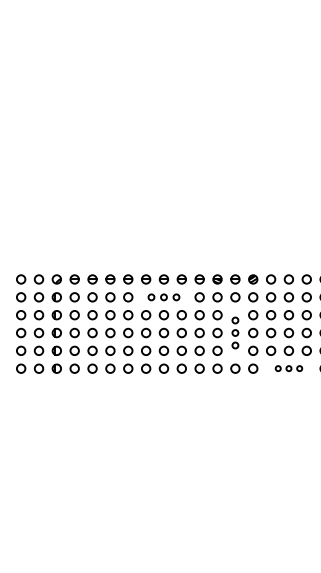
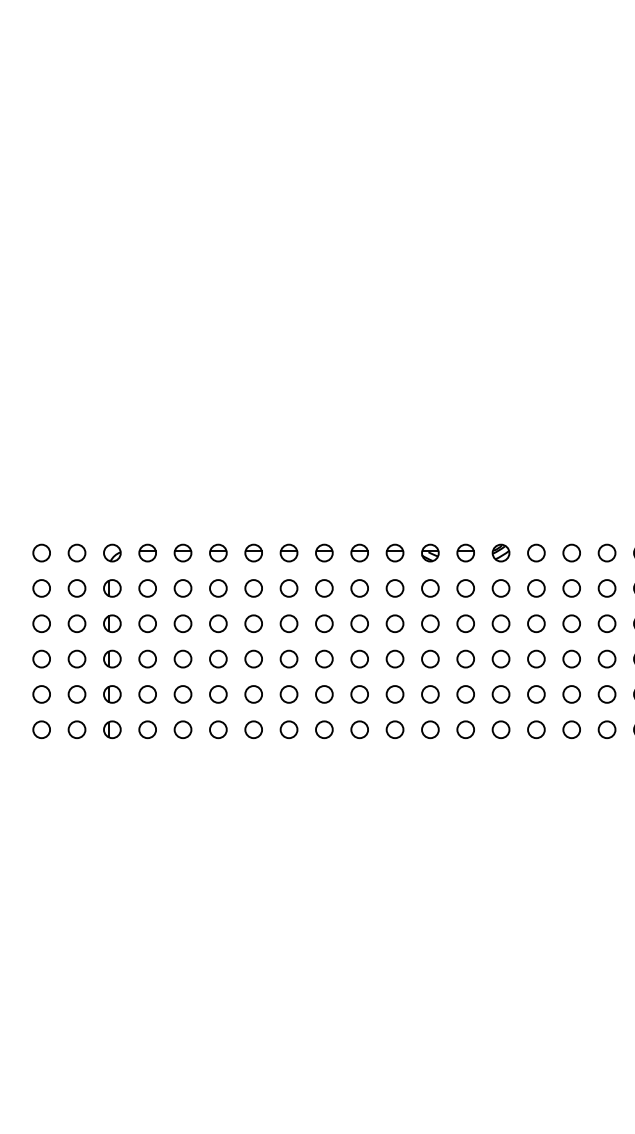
part: (163, 297) -> (323, 588), size x1.43
part: (235, 332) -> (465, 658), size x1.43
part: (288, 368) -> (570, 729), size x1.67

